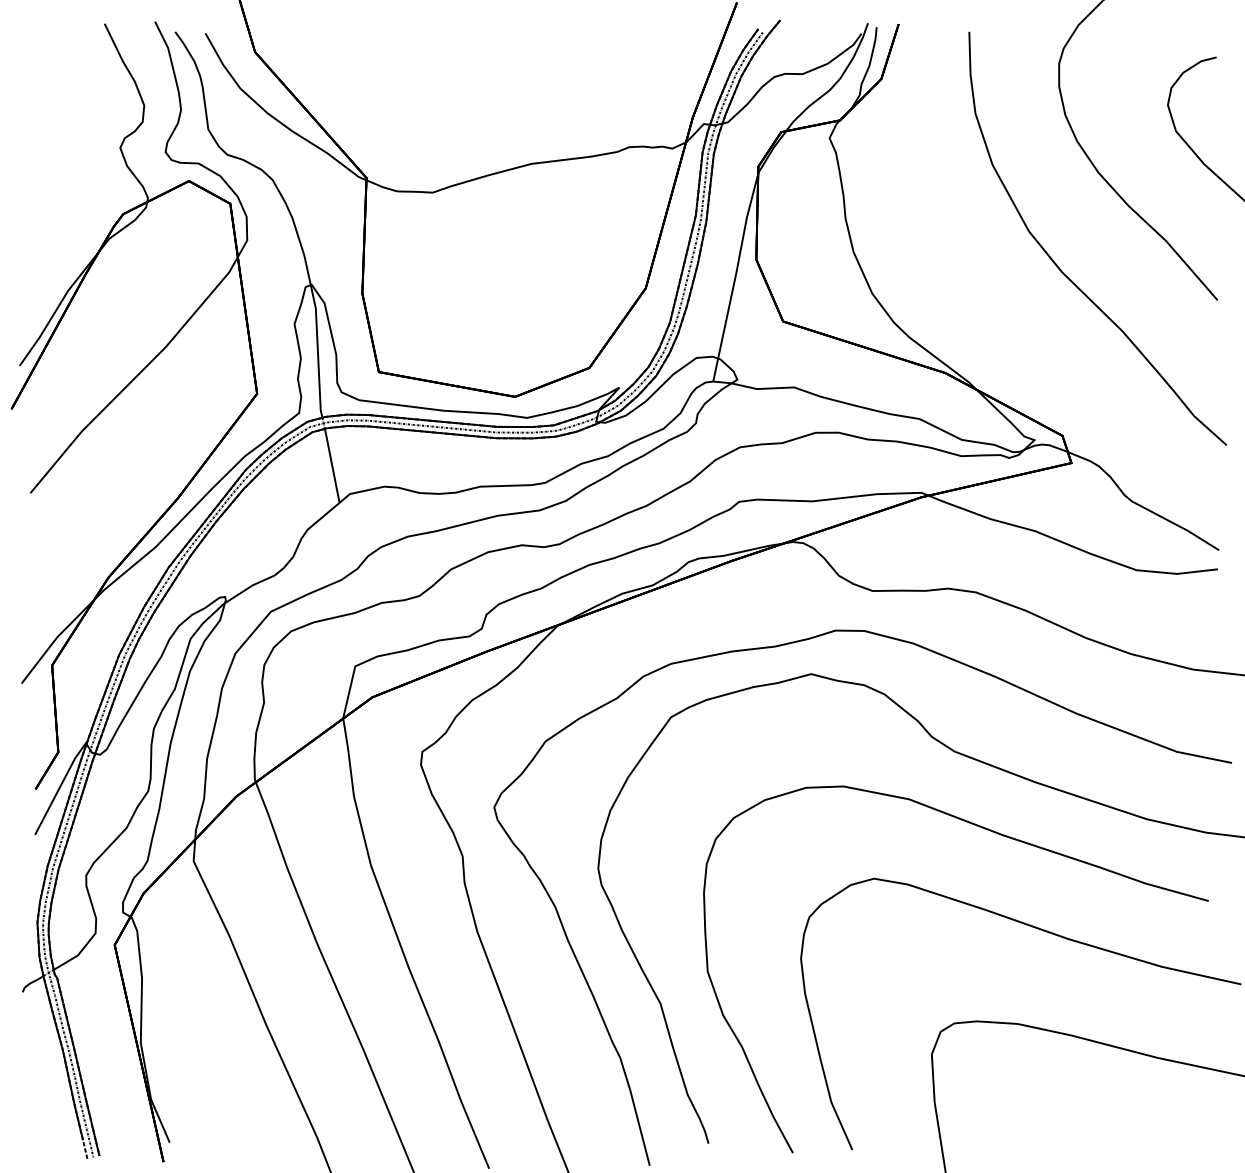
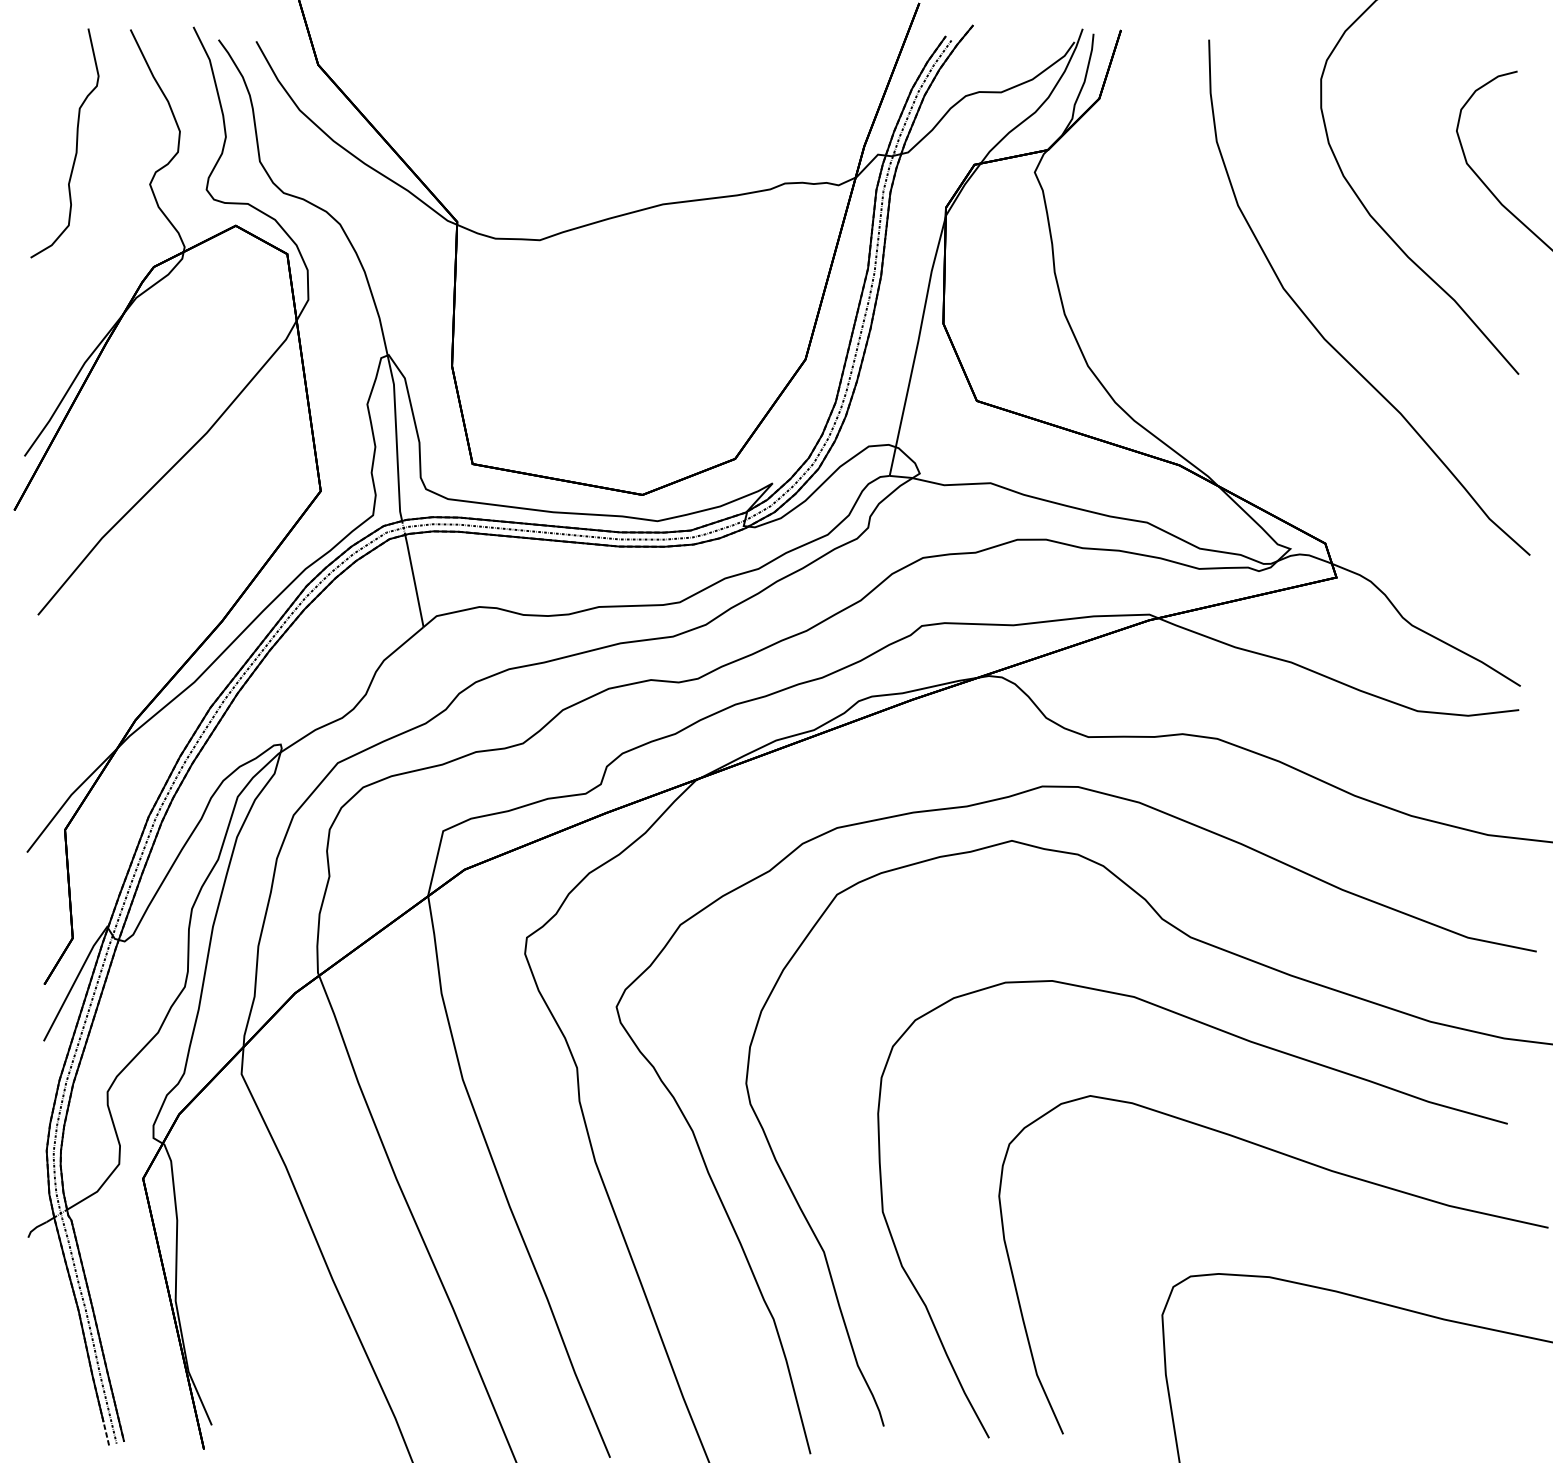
curve: (61, 115) -> (76, 143), added

